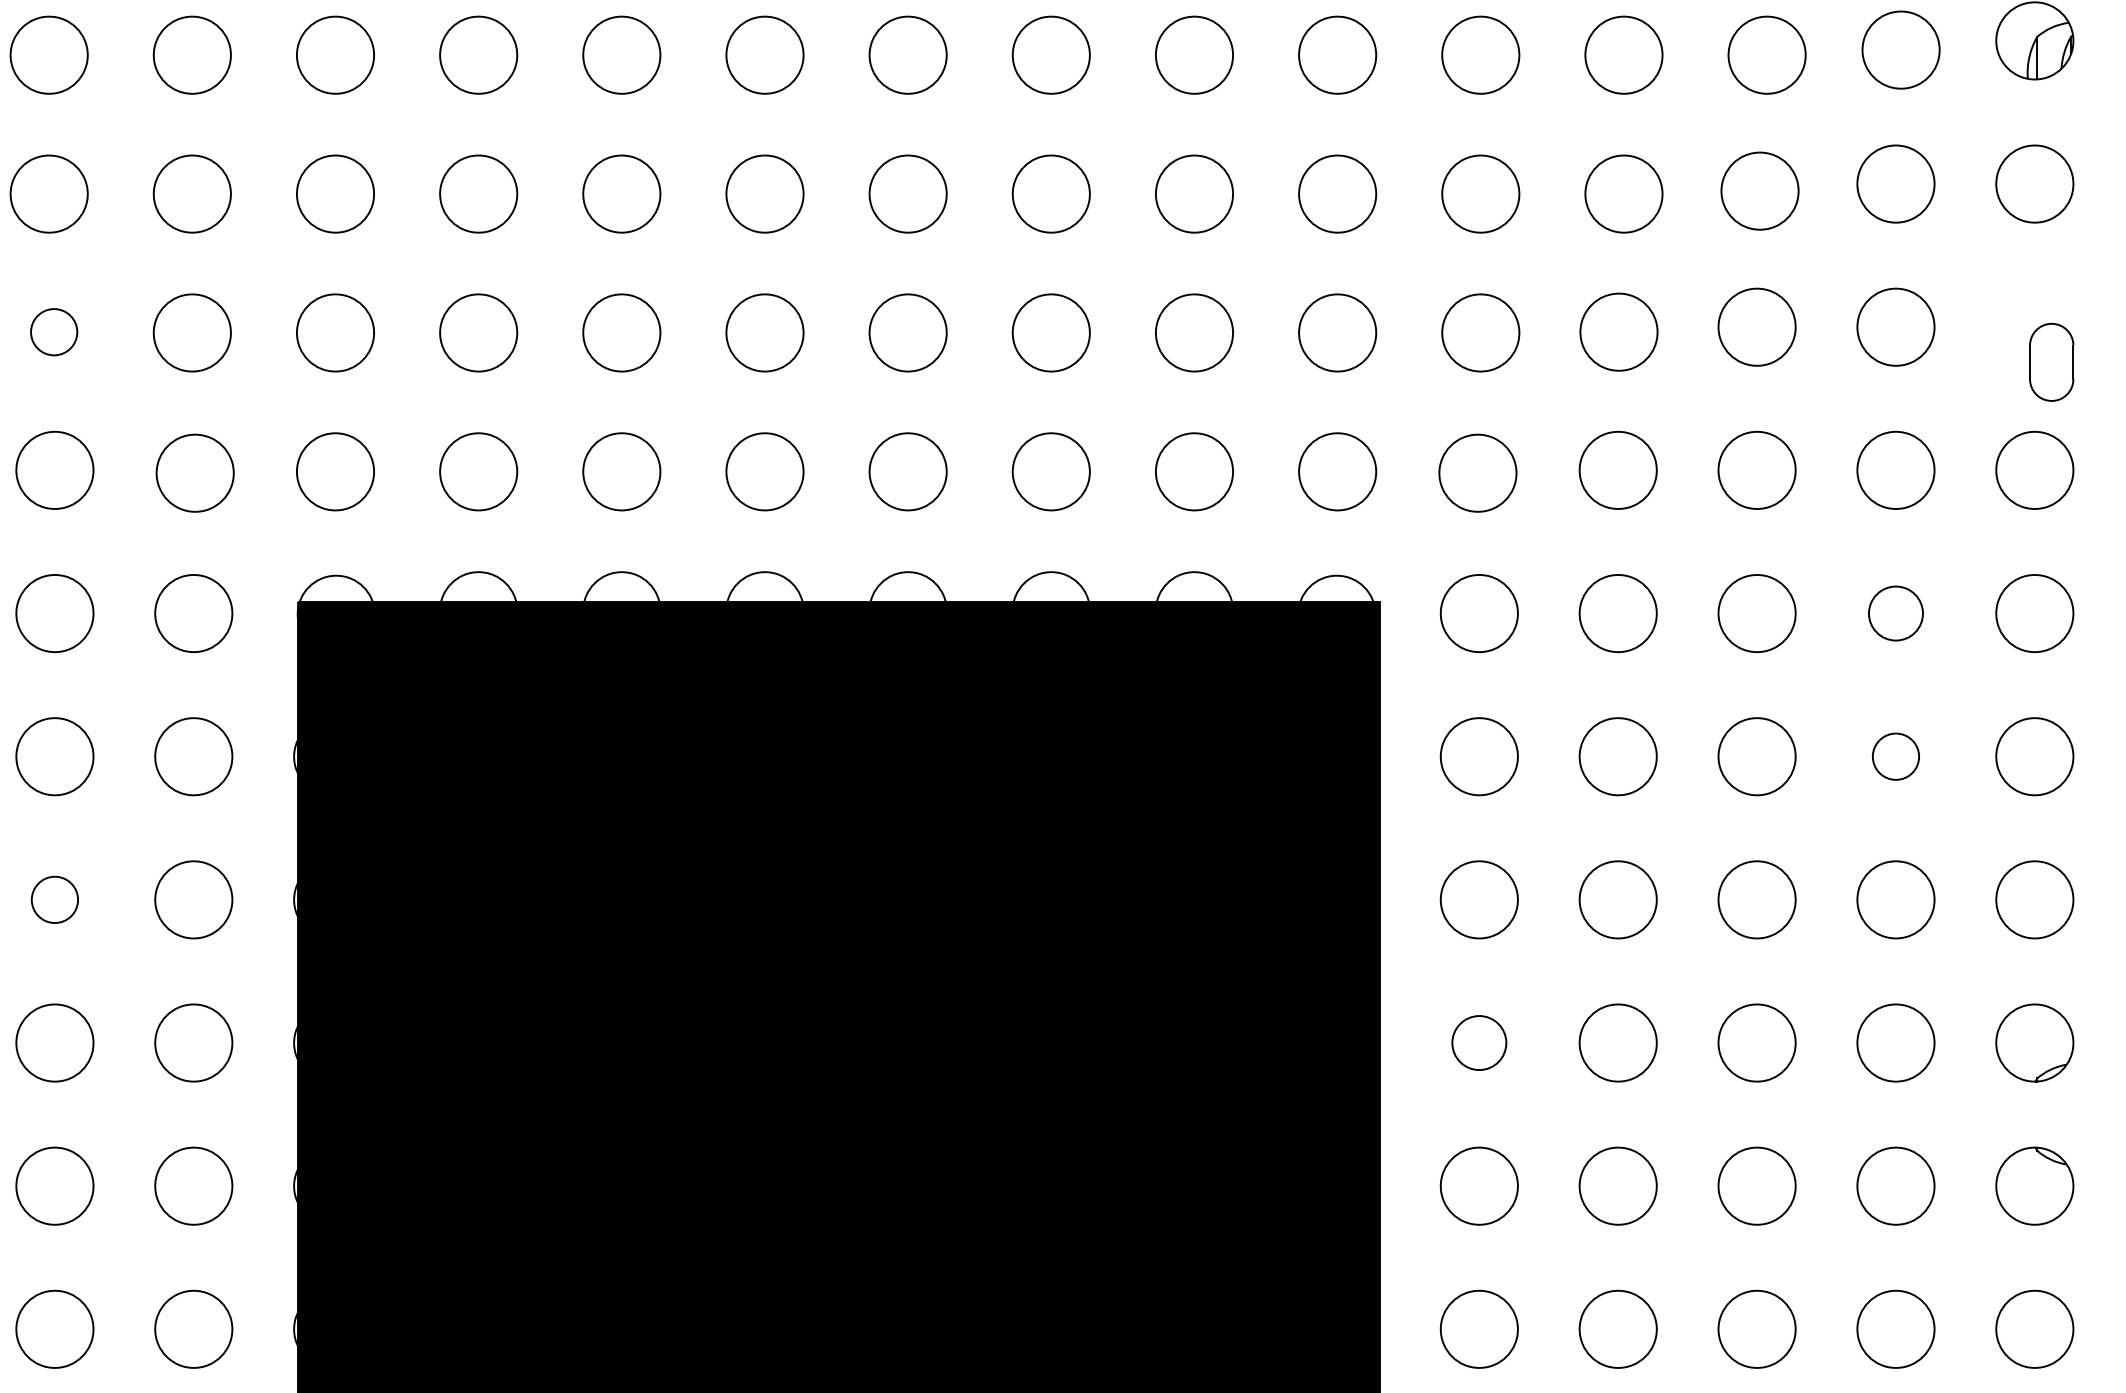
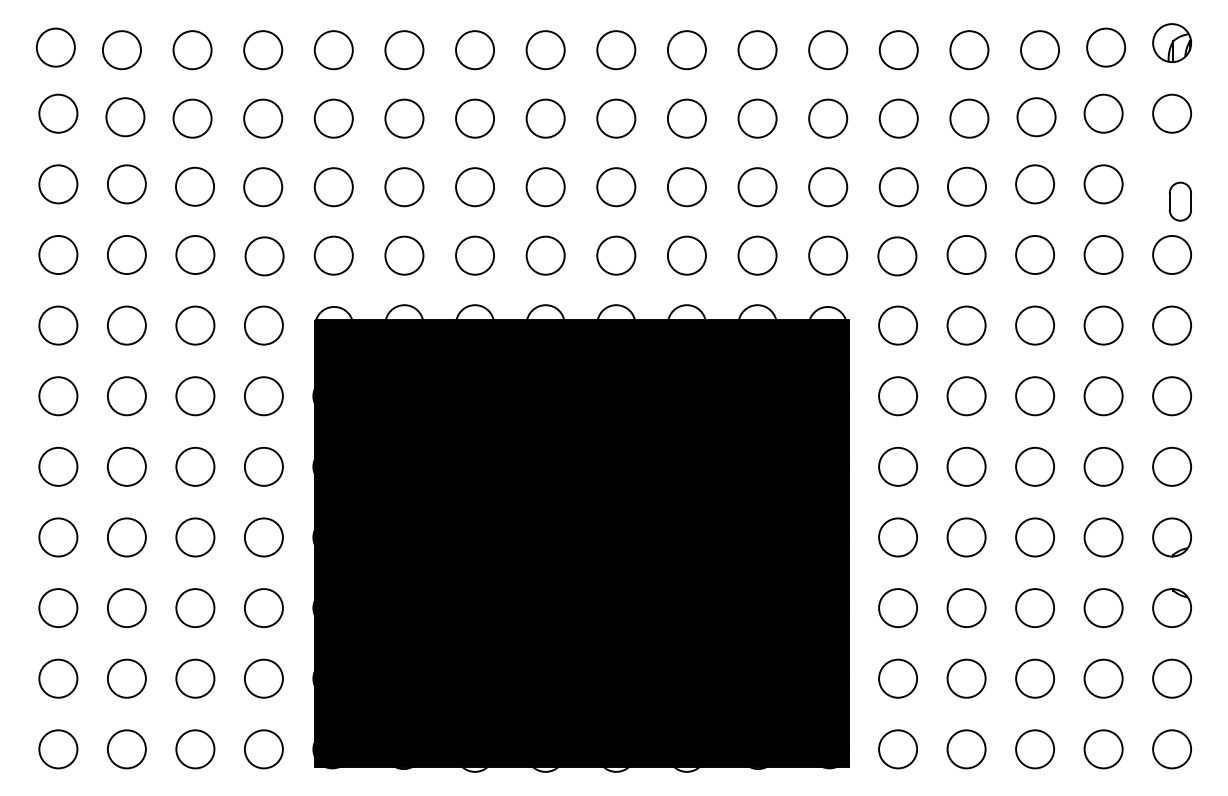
circle: (55, 331) -> (195, 186), size x1.67
circle: (1895, 613) -> (1103, 325), size x1.43
circle: (1895, 757) -> (1103, 396), size x1.67
circle: (55, 899) -> (195, 466), size x1.67
circle: (1480, 1043) -> (898, 537), size x1.43

